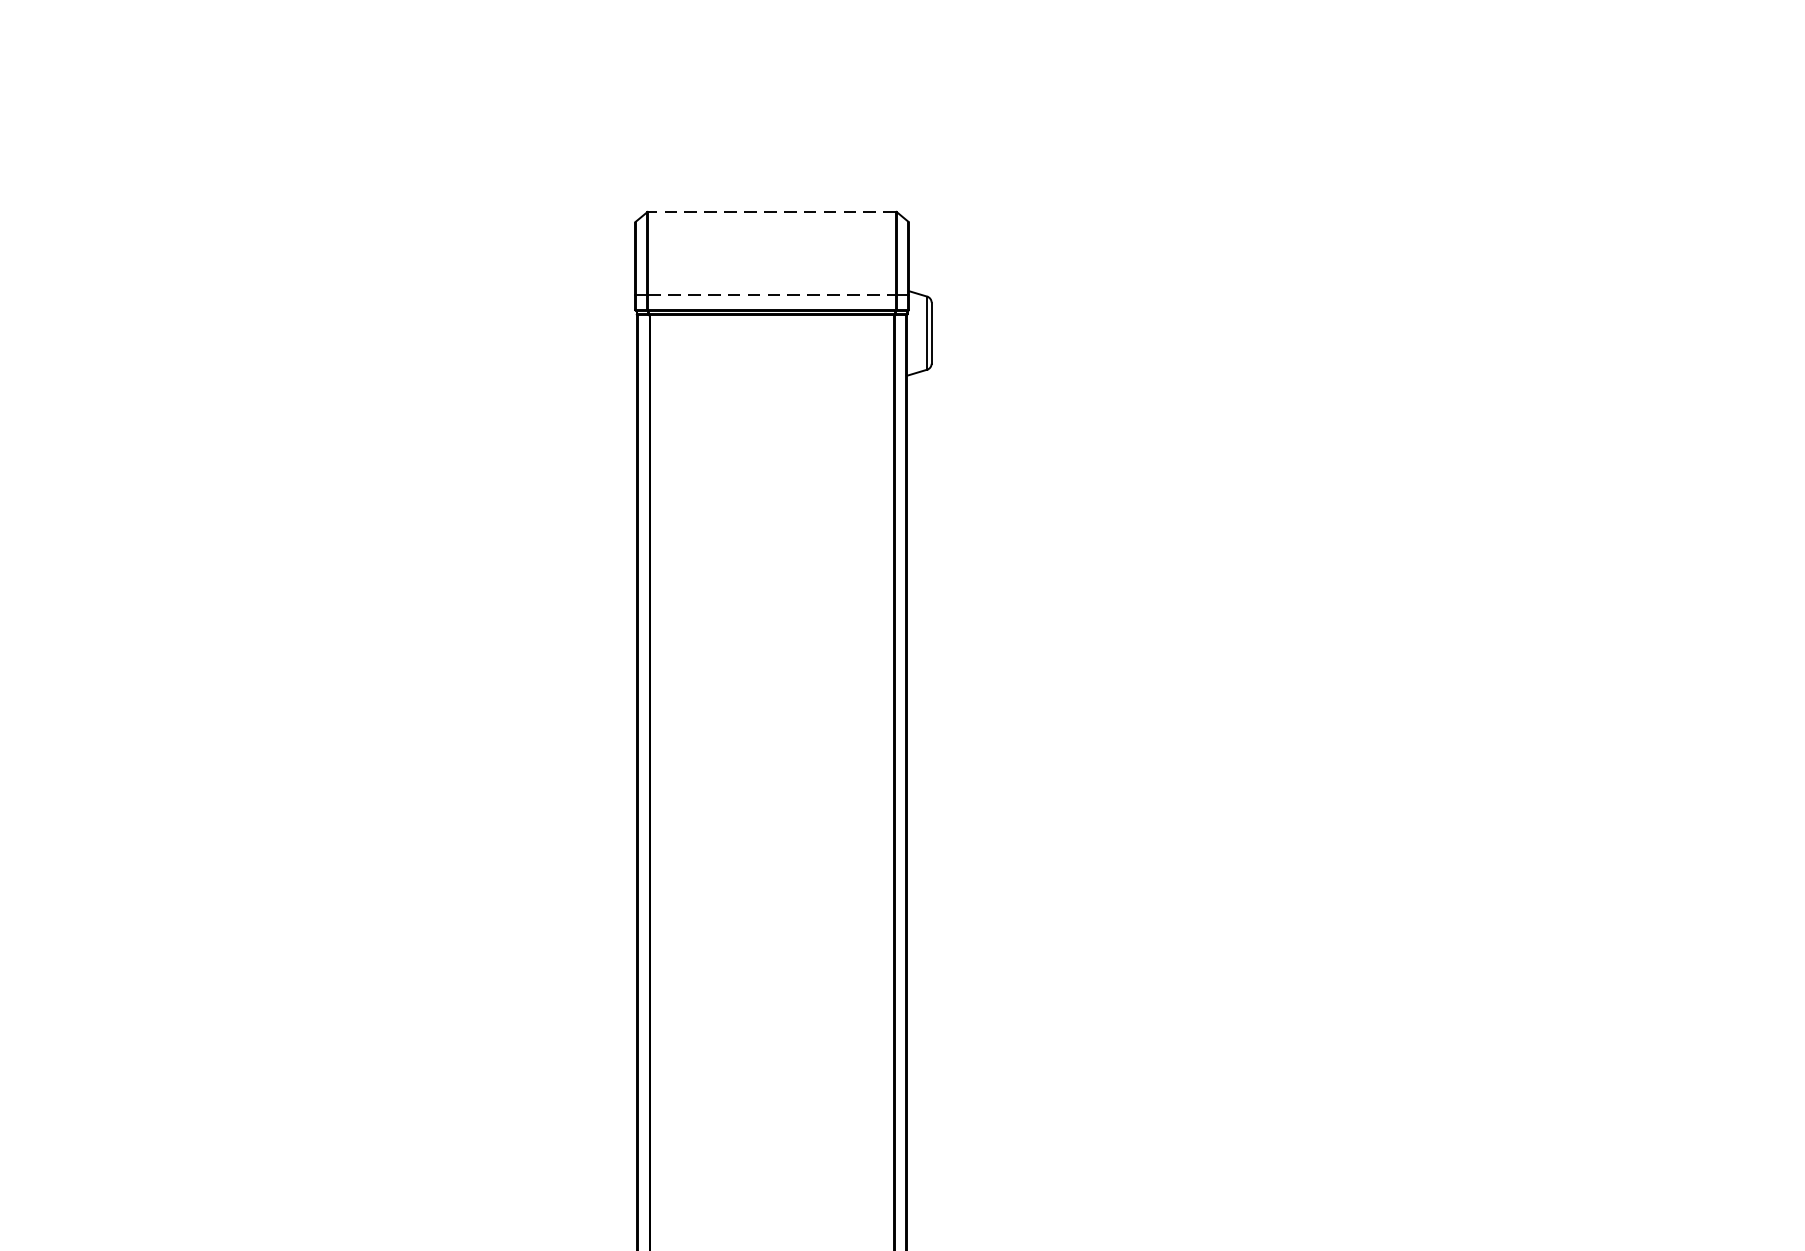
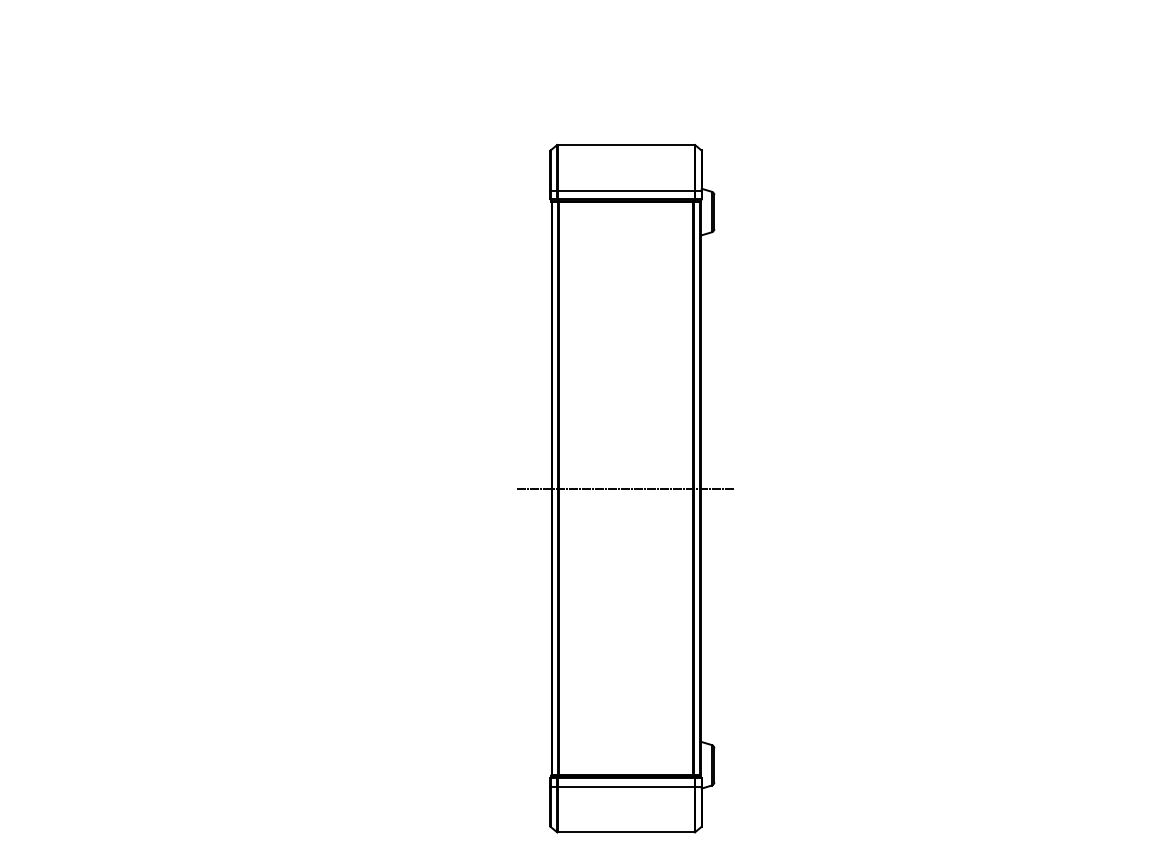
line: (772, 211) -> (626, 144), dashed -> solid
line: (772, 294) -> (626, 190), dashed -> solid
line: (770, 832) -> (625, 488), added

